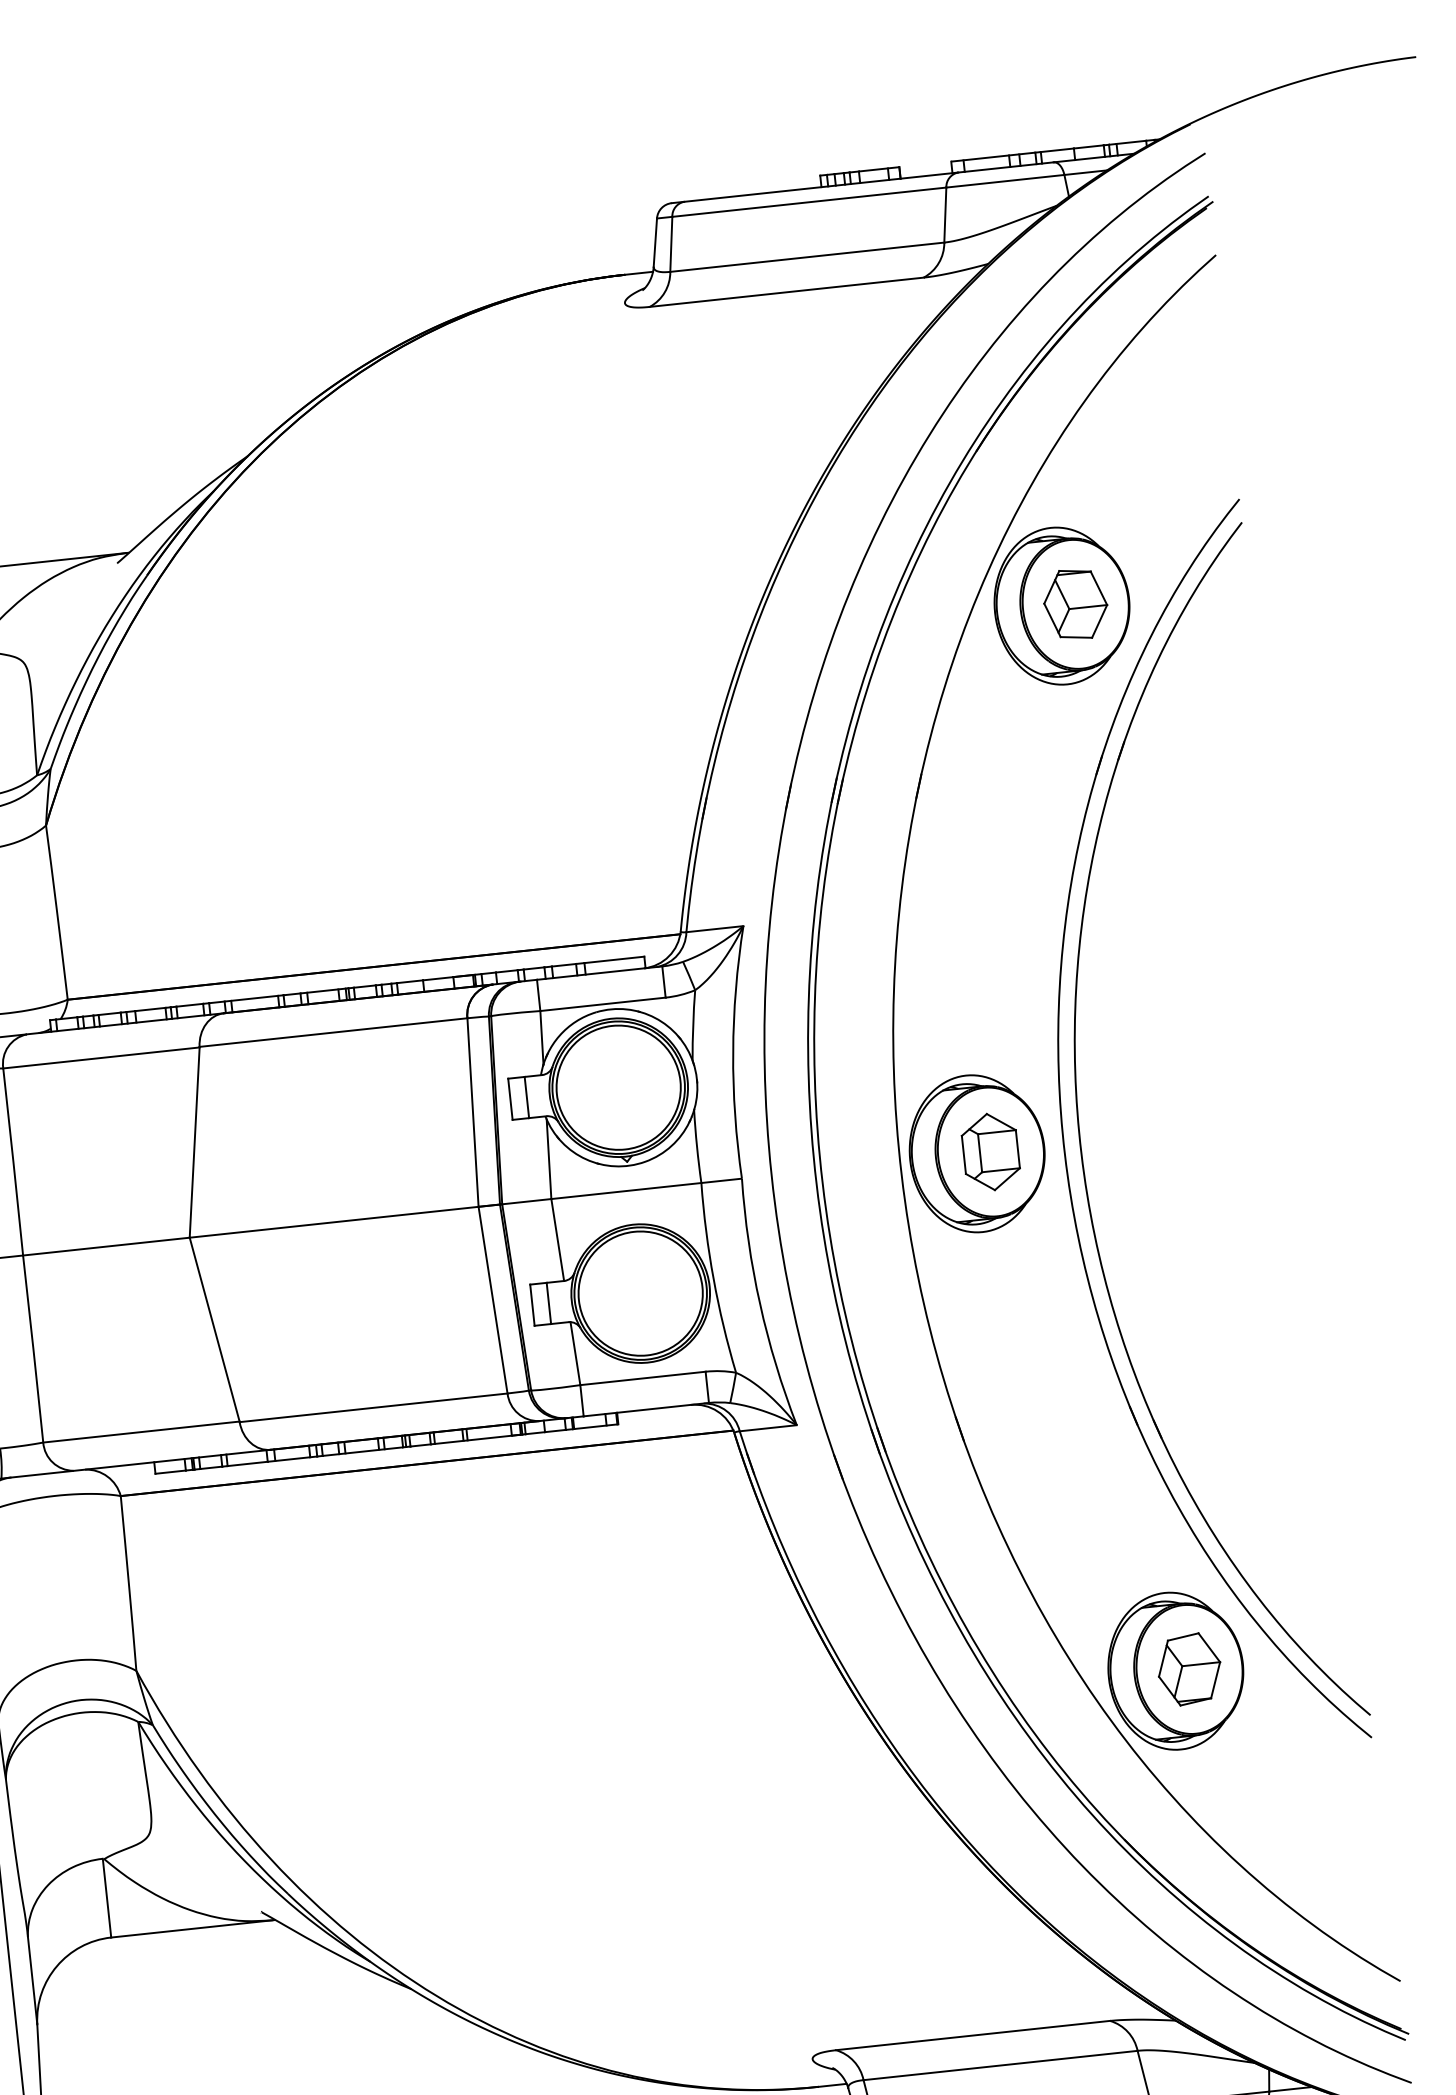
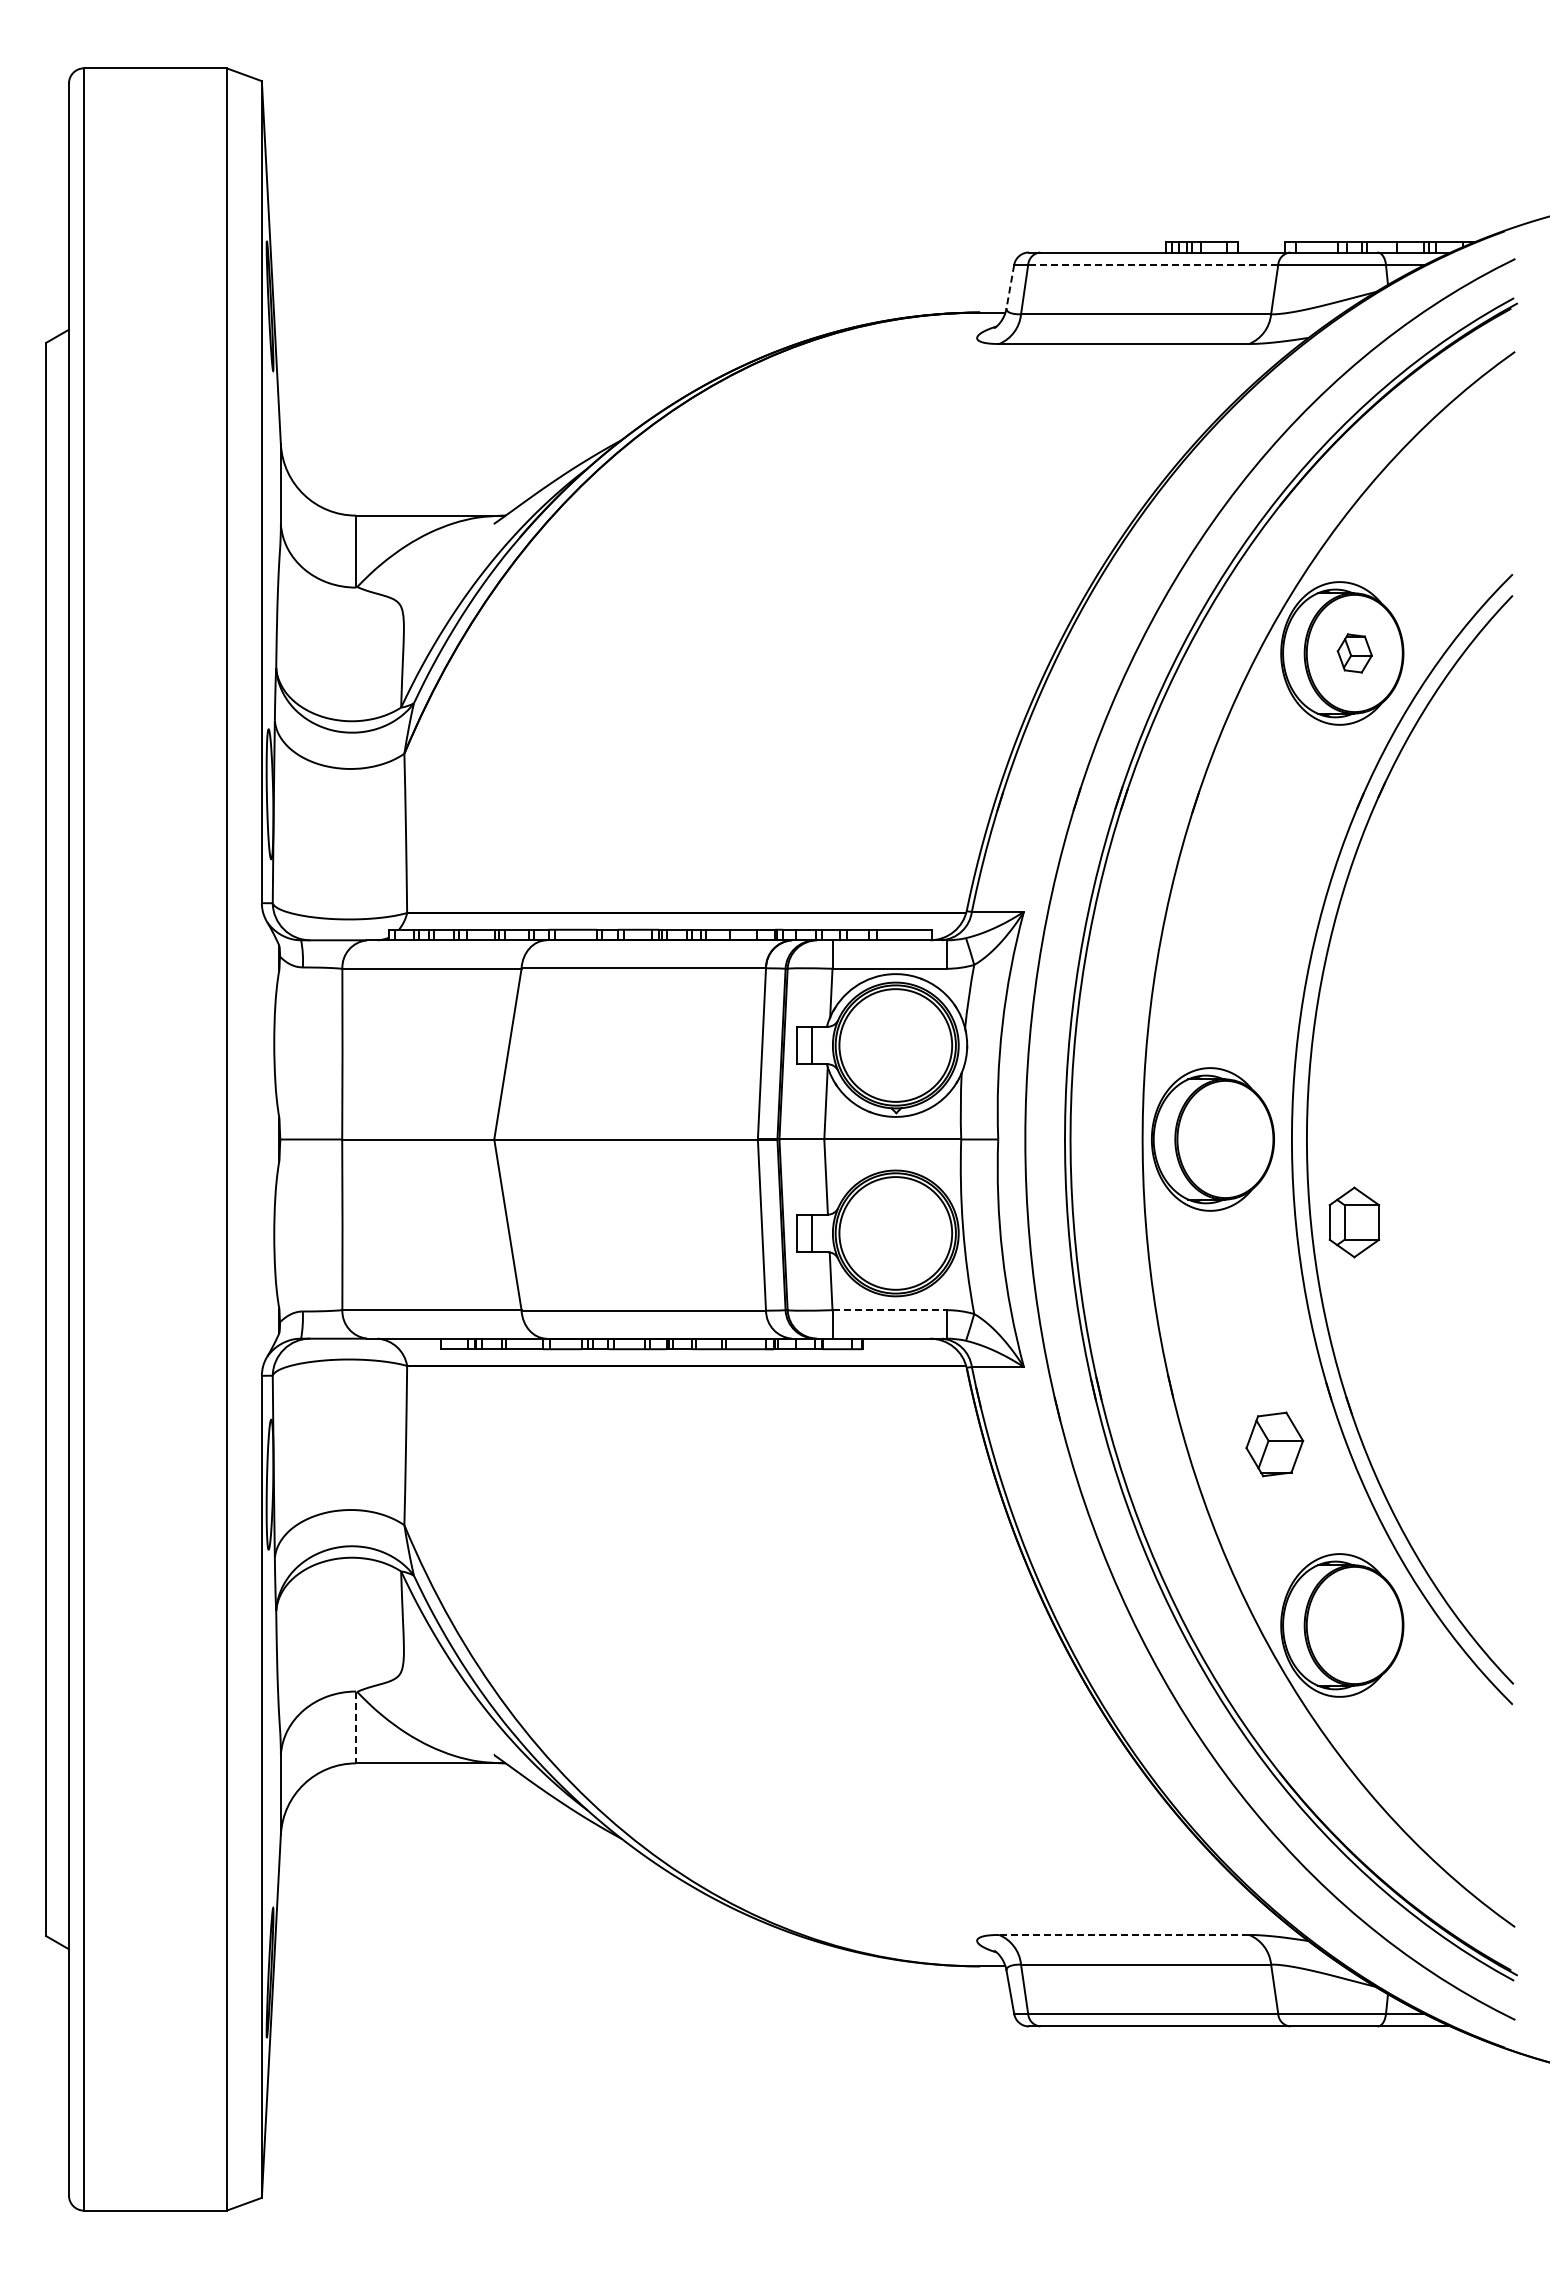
line: (808, 201) -> (1152, 264), solid -> dashed
line: (655, 242) -> (1010, 286), solid -> dashed
part: (1075, 604) -> (1354, 653), size x0.6
part: (989, 1152) -> (1353, 1222), moved
line: (643, 1378) -> (890, 1310), solid -> dashed
part: (1189, 1669) -> (1274, 1444), moved
line: (106, 1898) -> (355, 1727), solid -> dashed
line: (972, 2035) -> (1123, 1934), solid -> dashed

